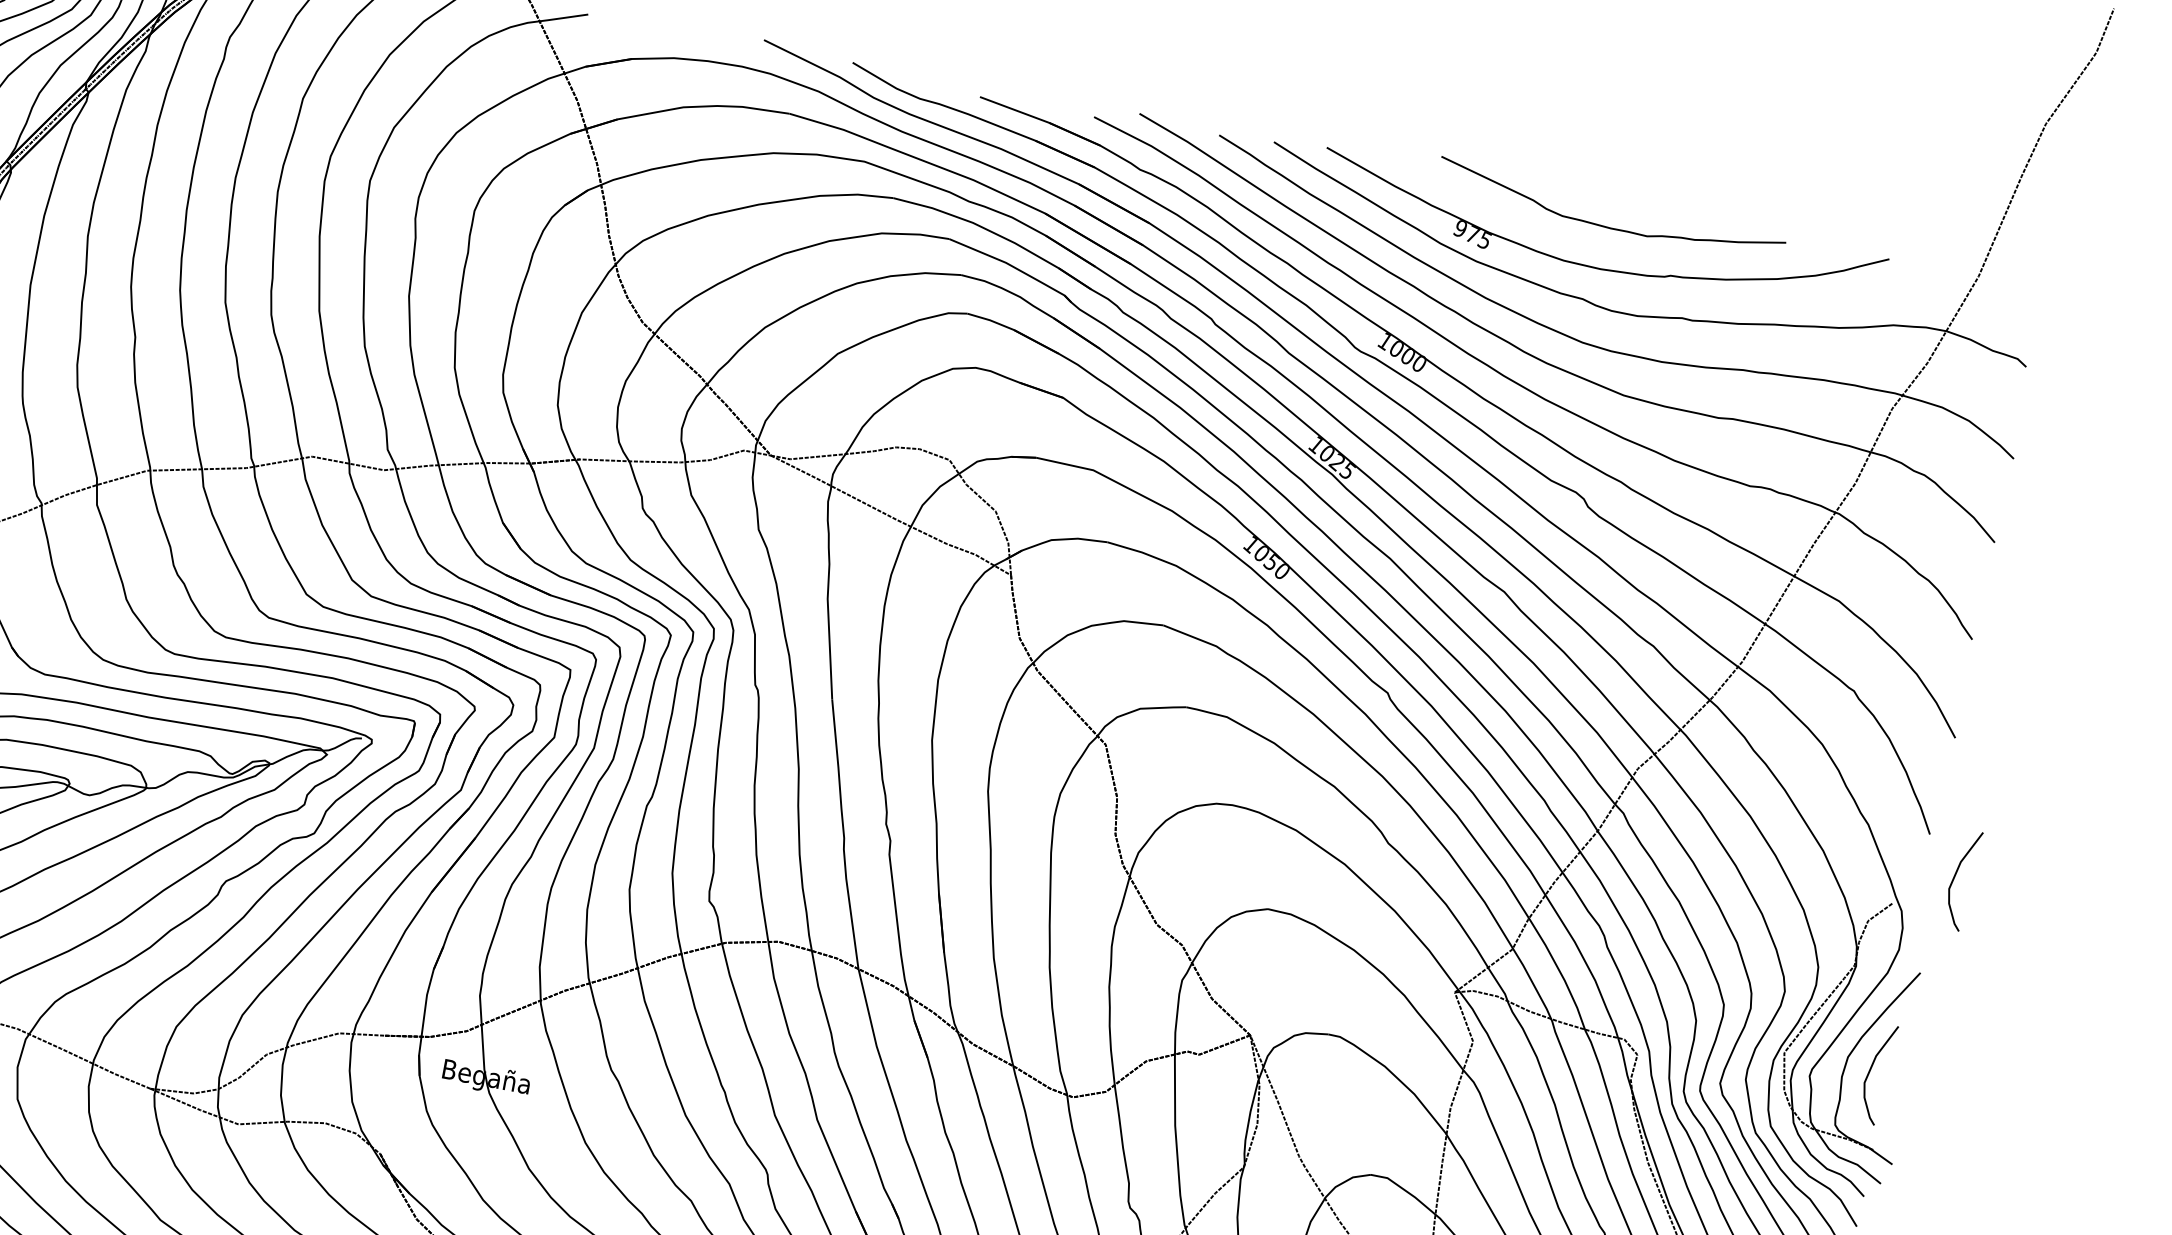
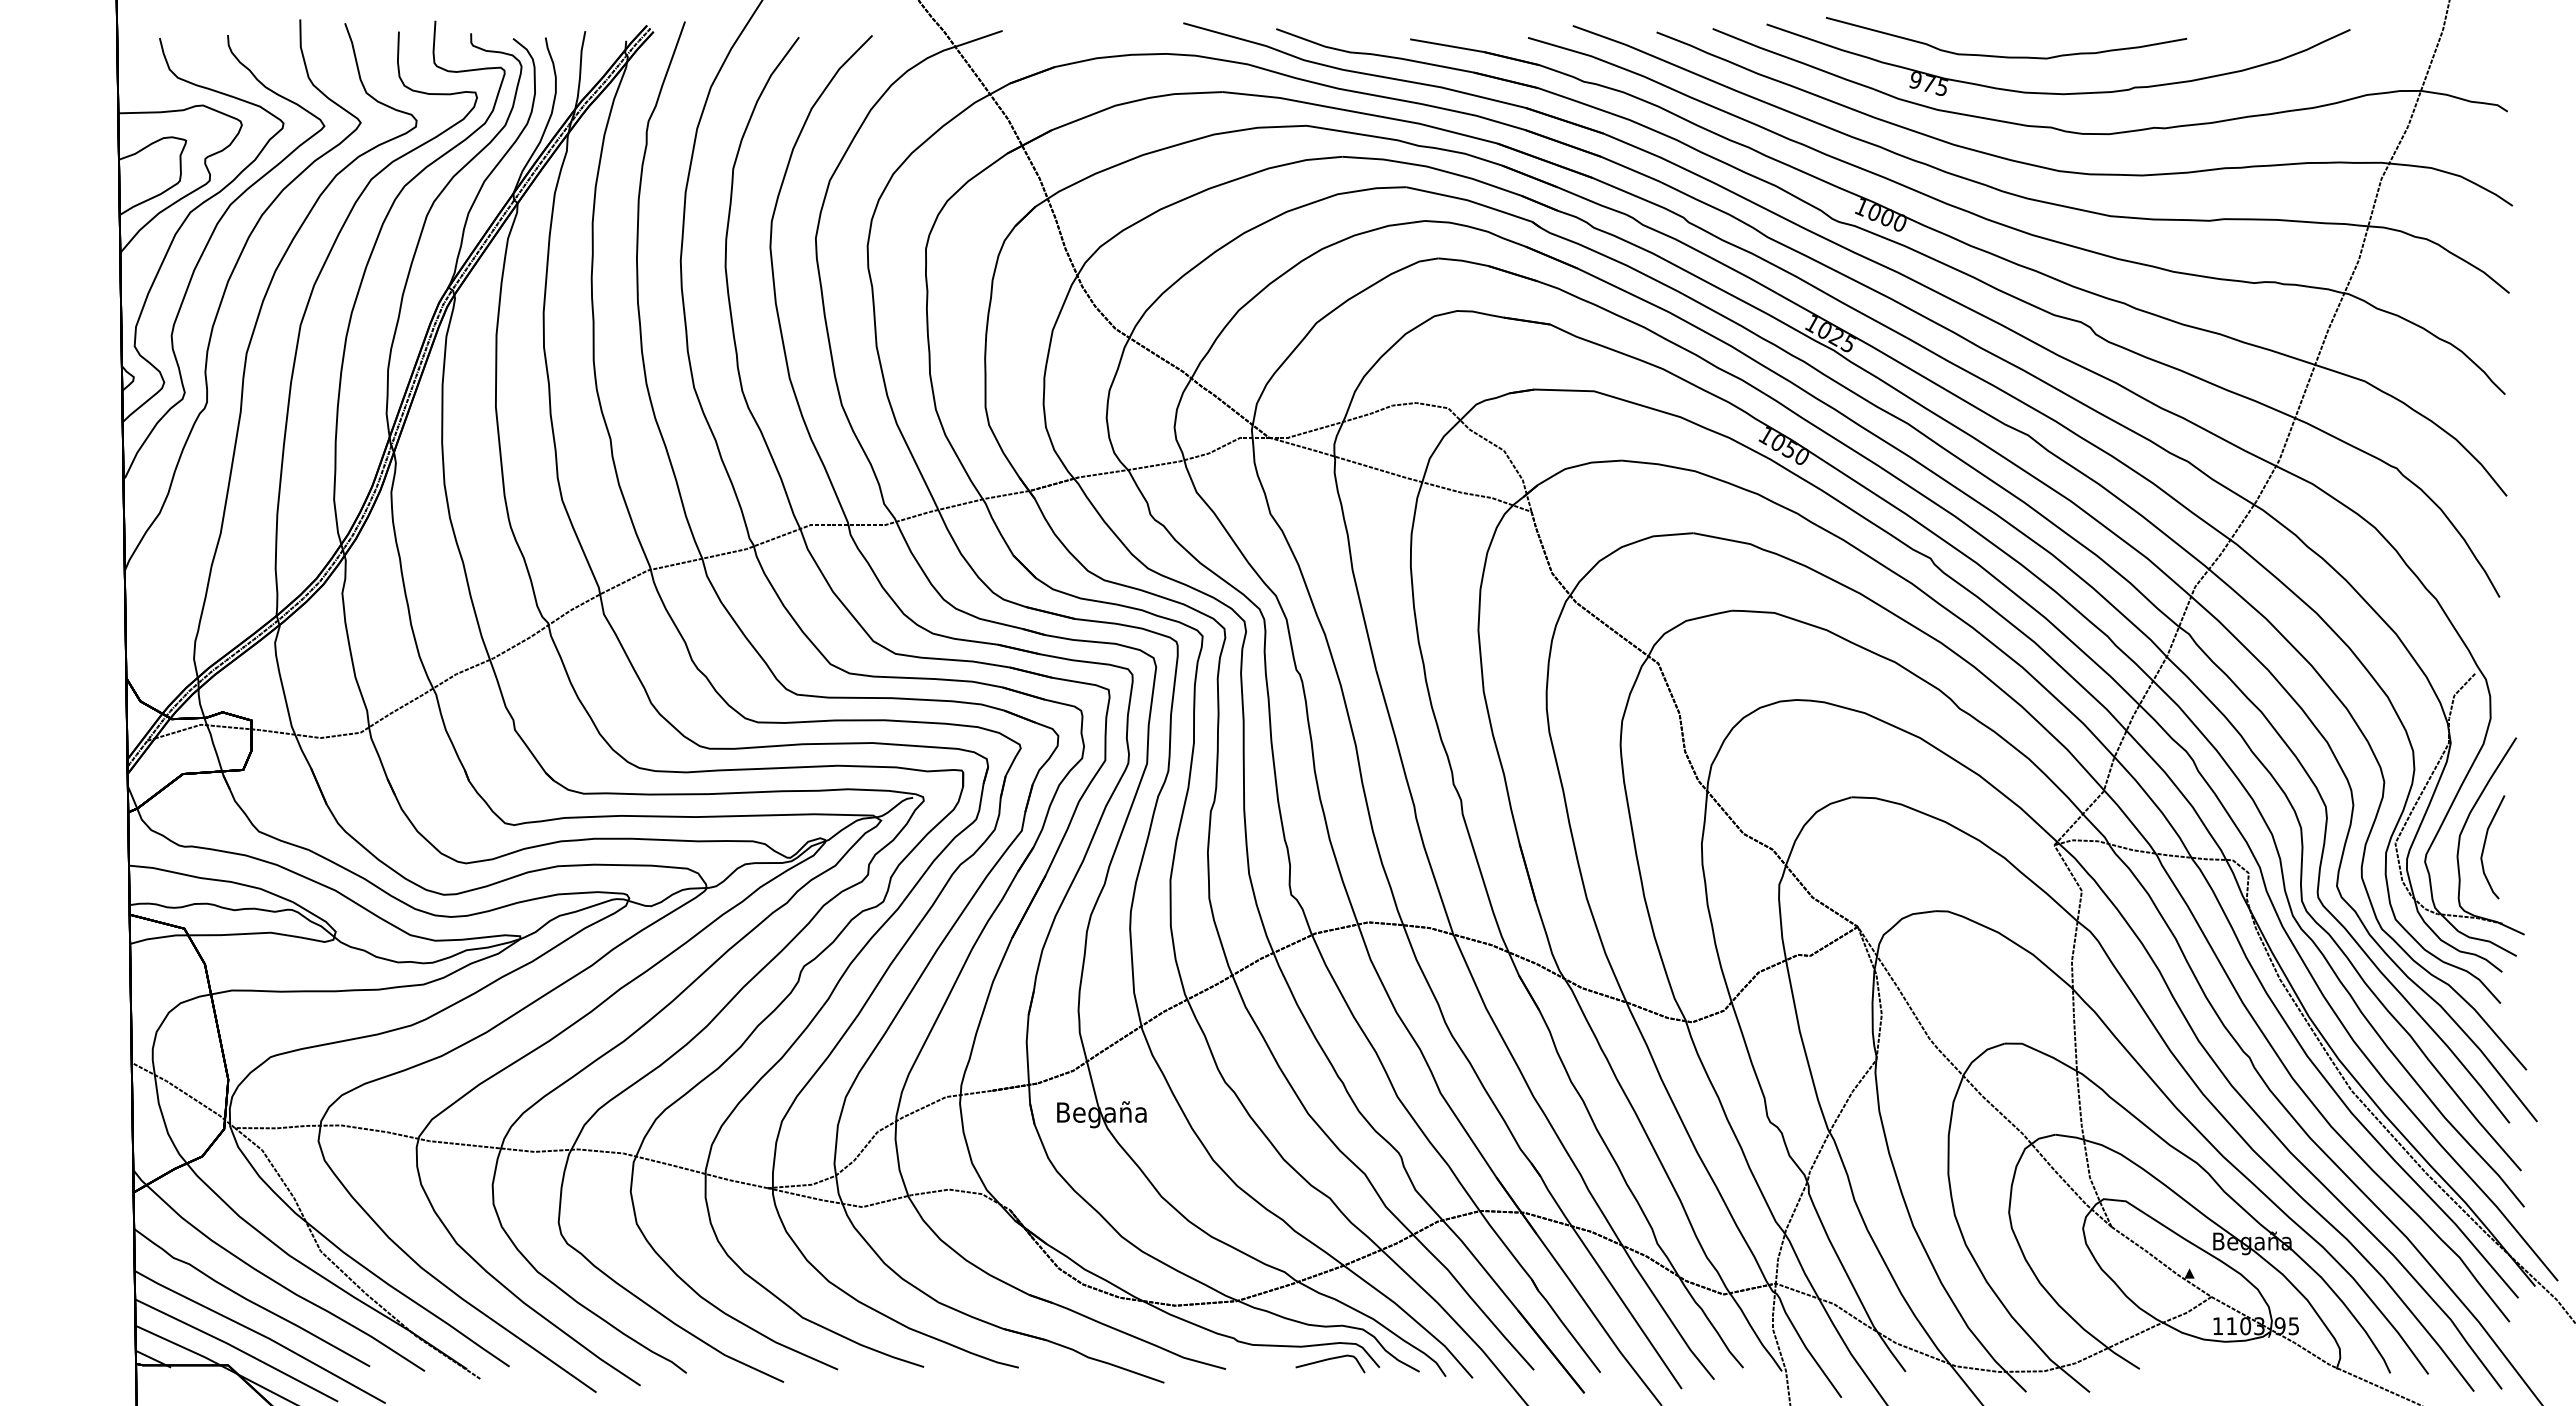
curve: (1608, 226) -> (2006, 56), moved
curve: (1955, 877) -> (2533, 635), removed

